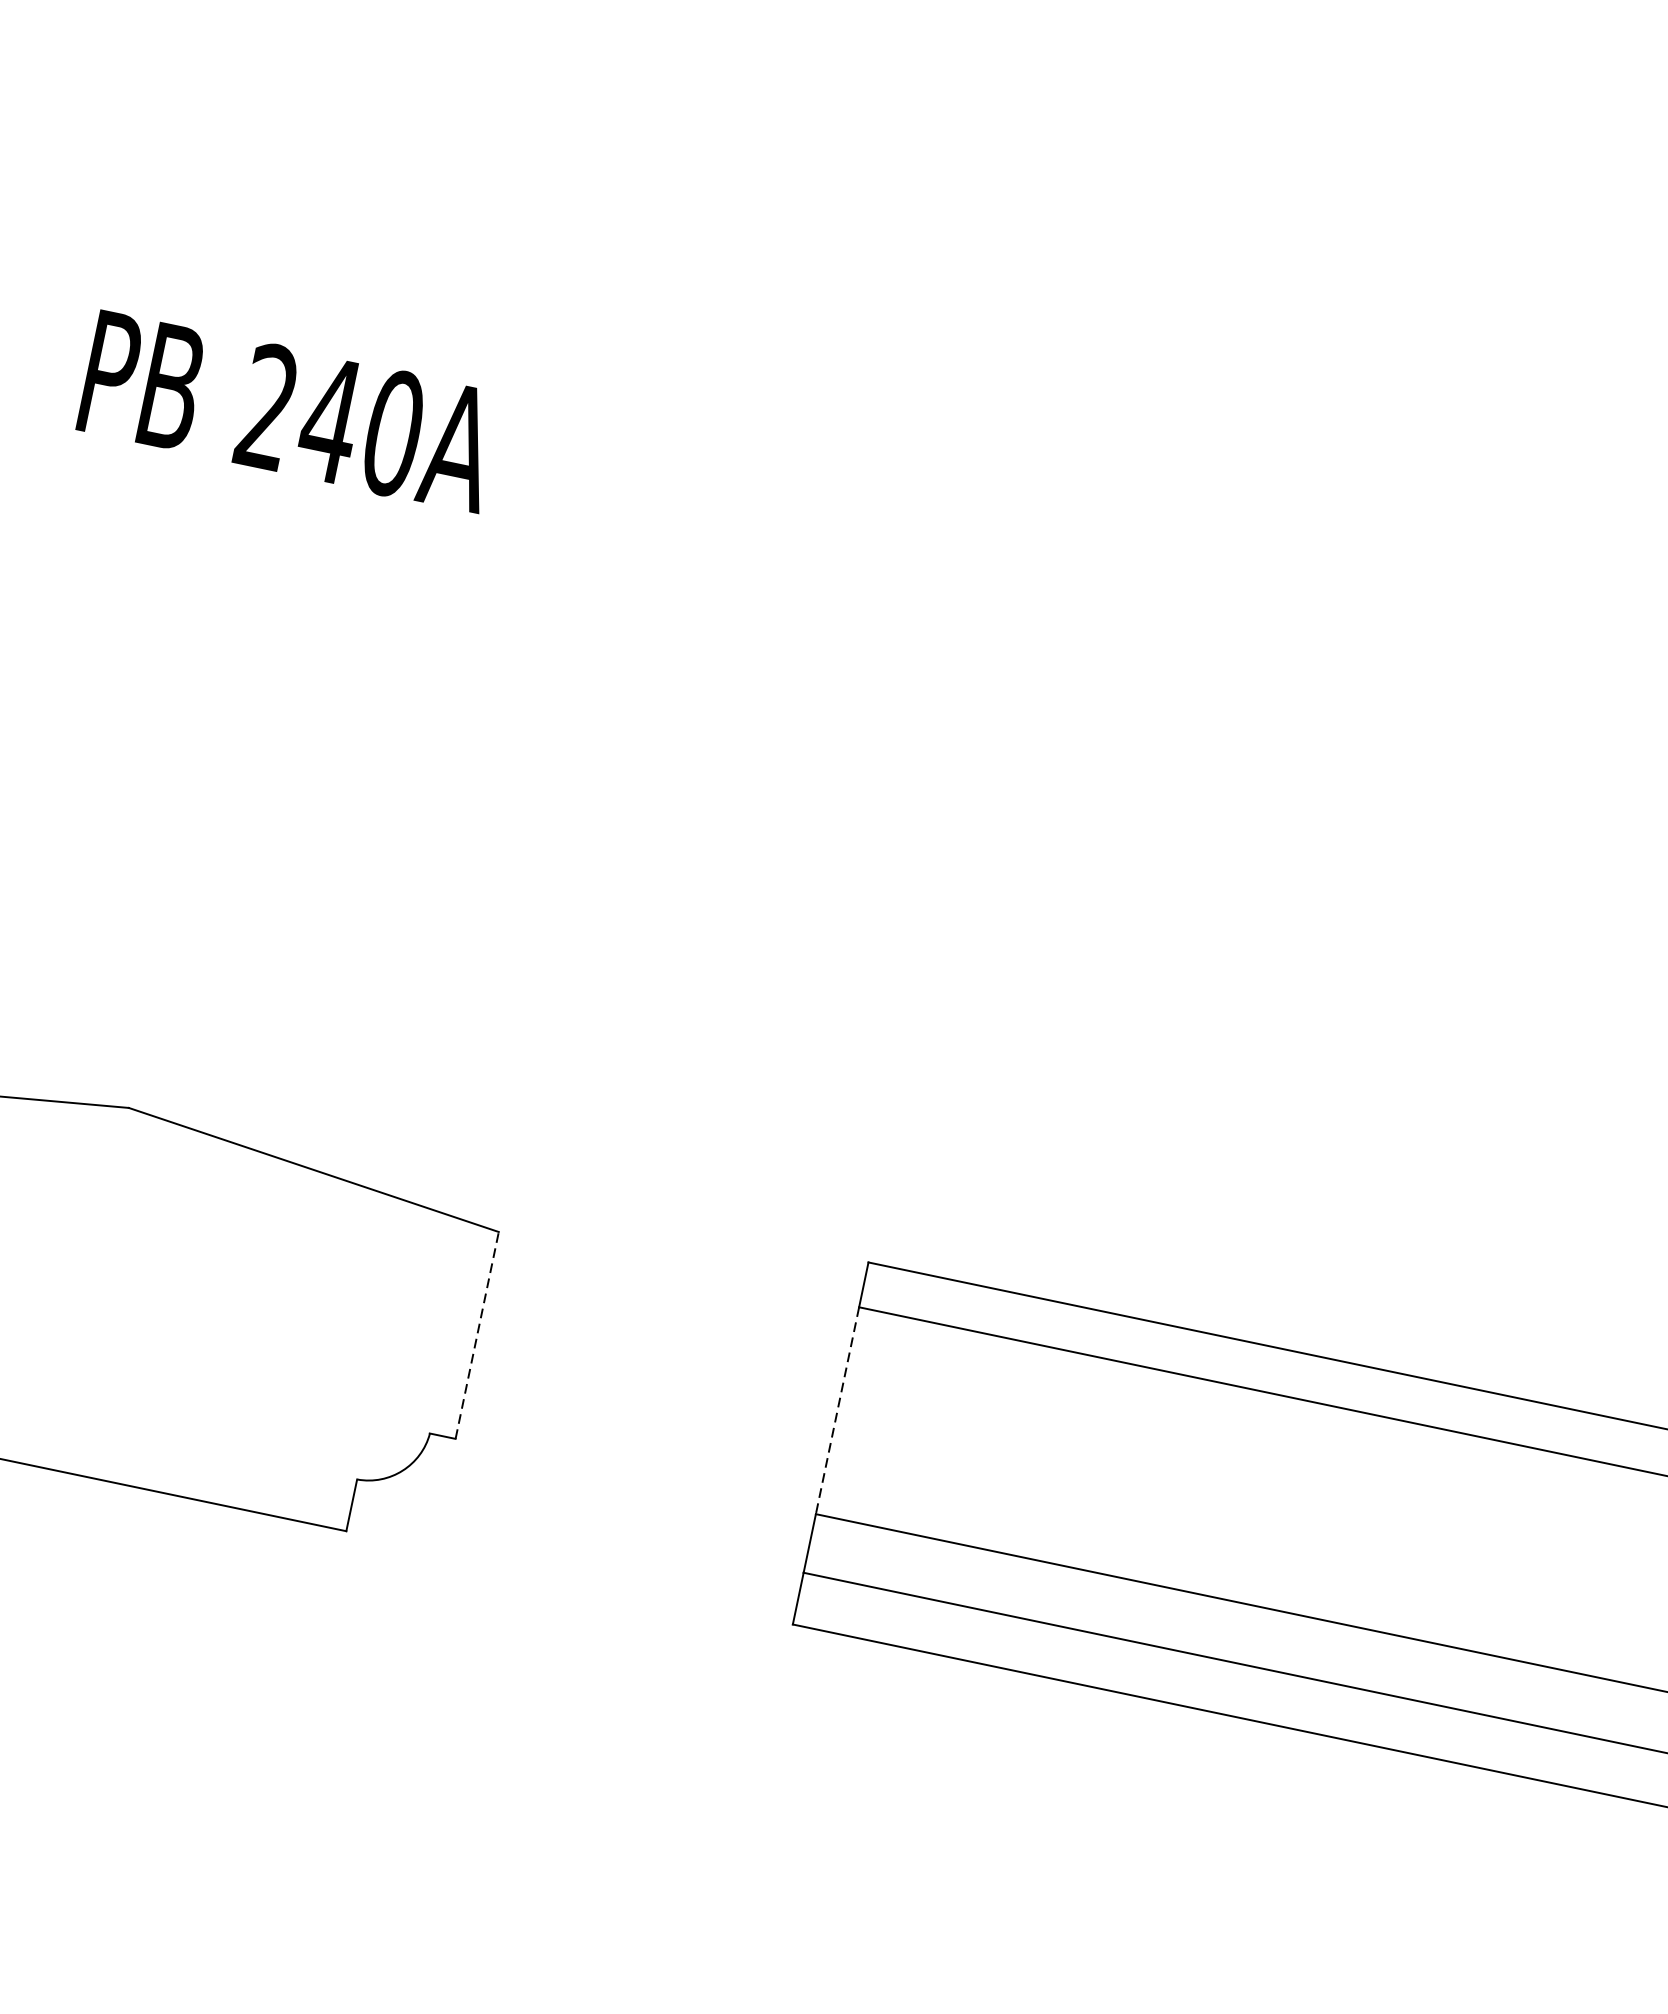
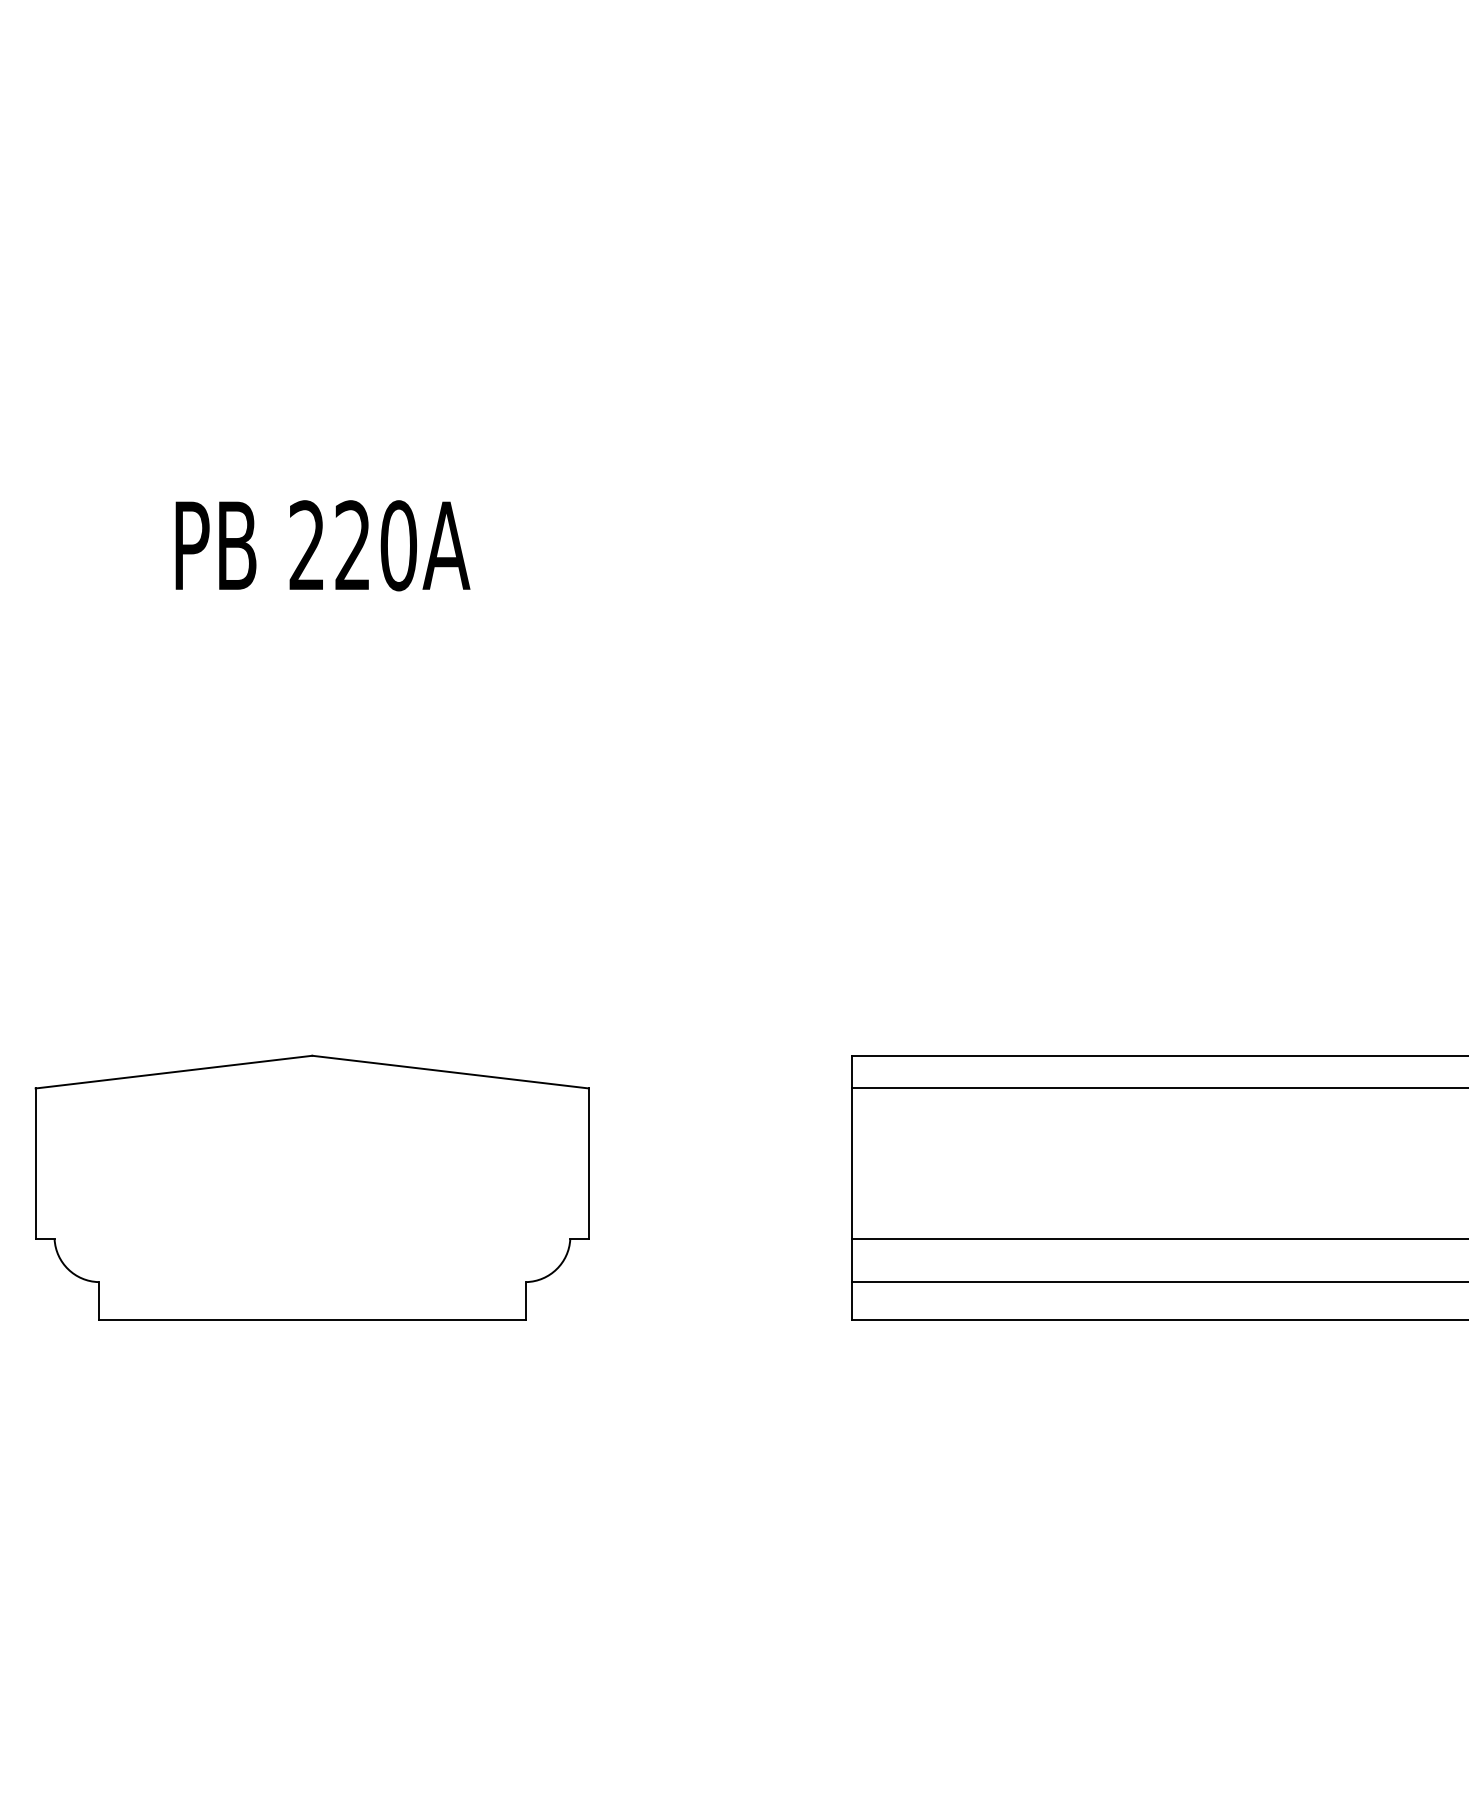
text: (330, 418) -> (352, 544), 240A -> 220A
line: (476, 1334) -> (588, 1163), dashed -> solid
line: (836, 1411) -> (851, 1164), dashed -> solid

